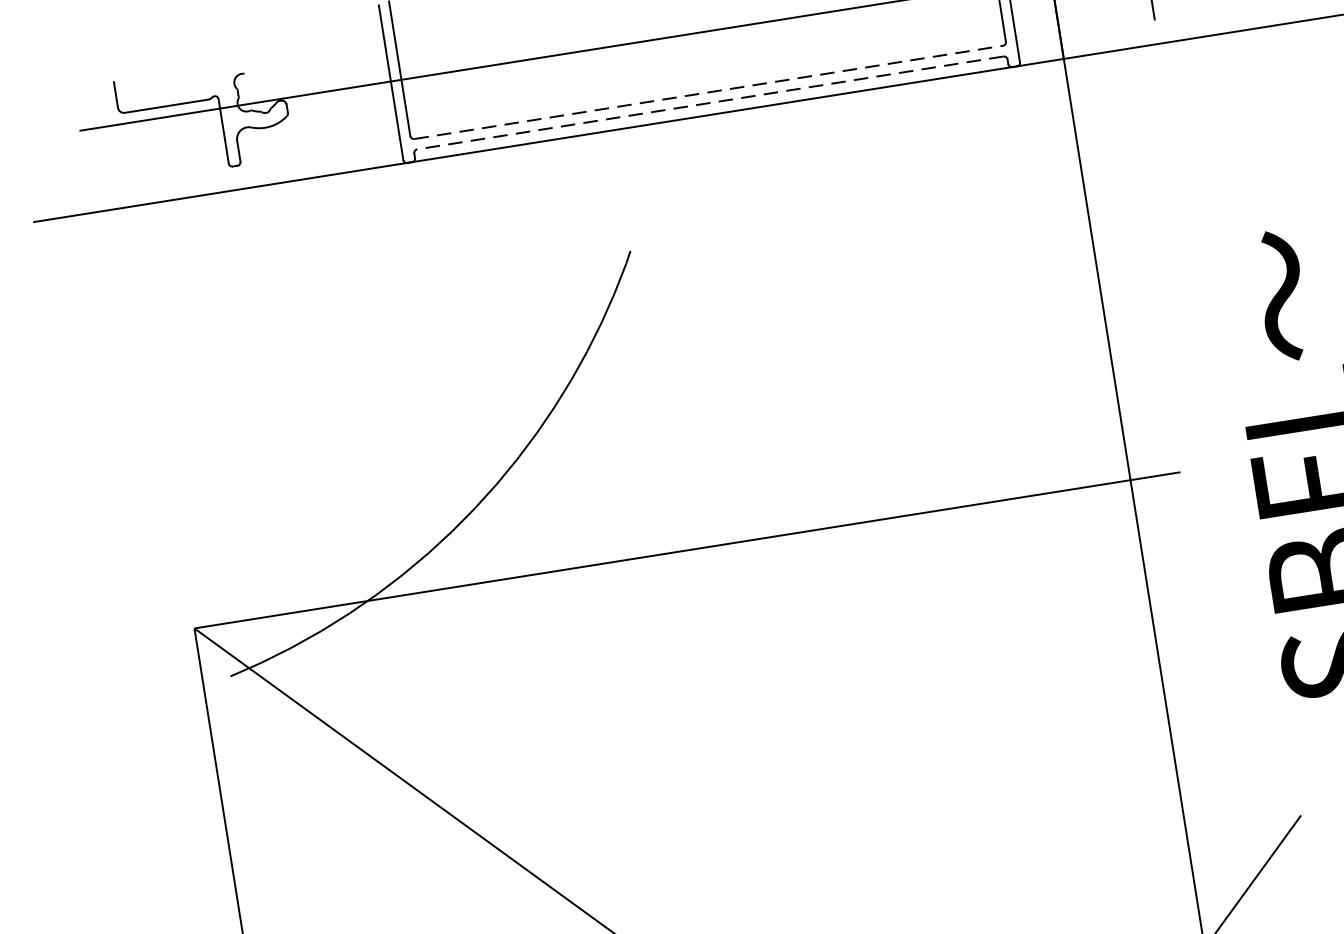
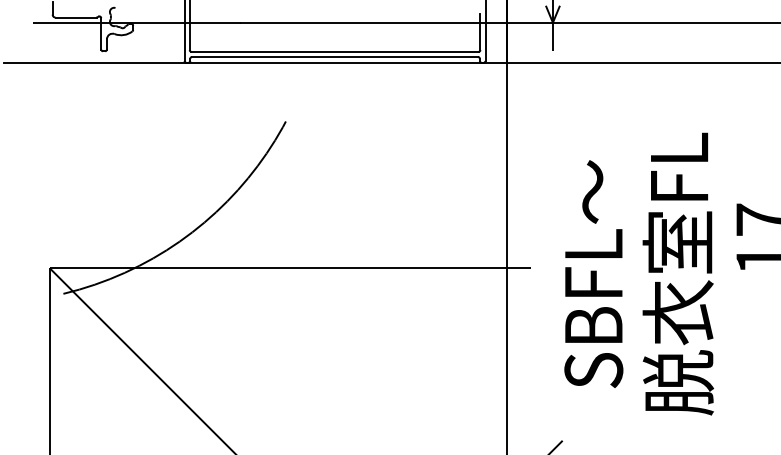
line: (709, 91) -> (335, 51), dashed -> solid
line: (709, 104) -> (334, 57), dashed -> solid

